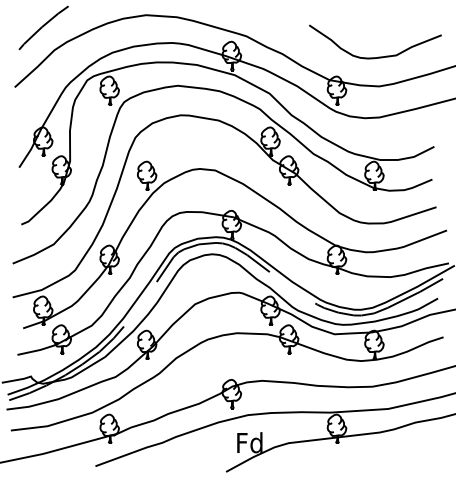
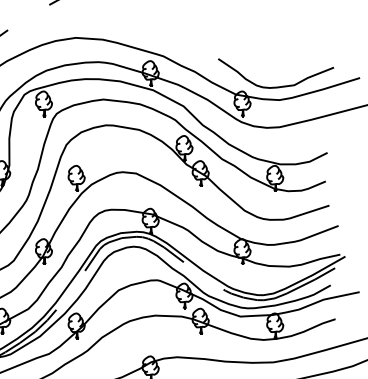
curve: (378, 56) -> (278, 86), moved

